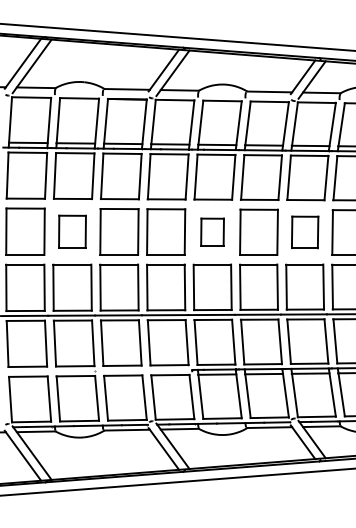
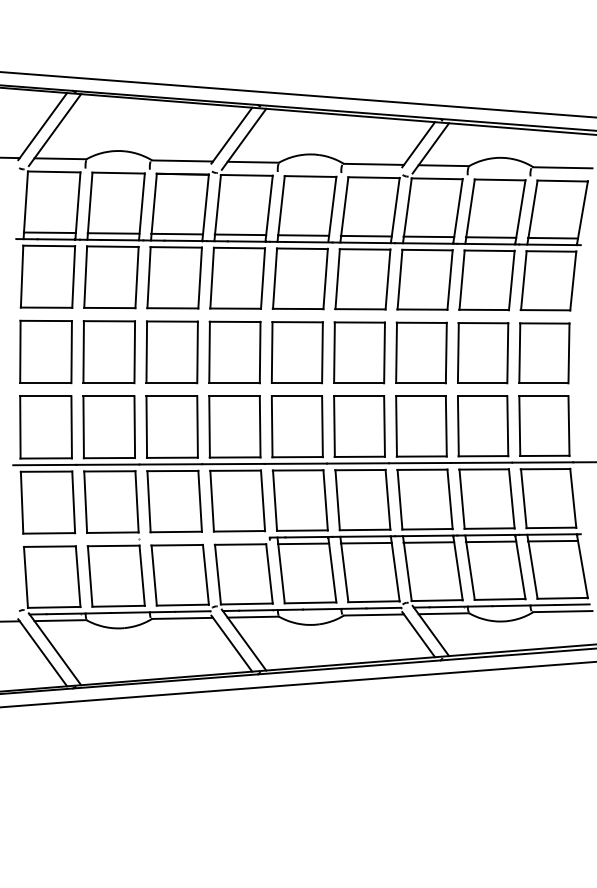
part: (72, 232) -> (108, 352), size x1.43
part: (212, 232) -> (296, 352), size x1.67
part: (305, 232) -> (421, 352), size x1.43

